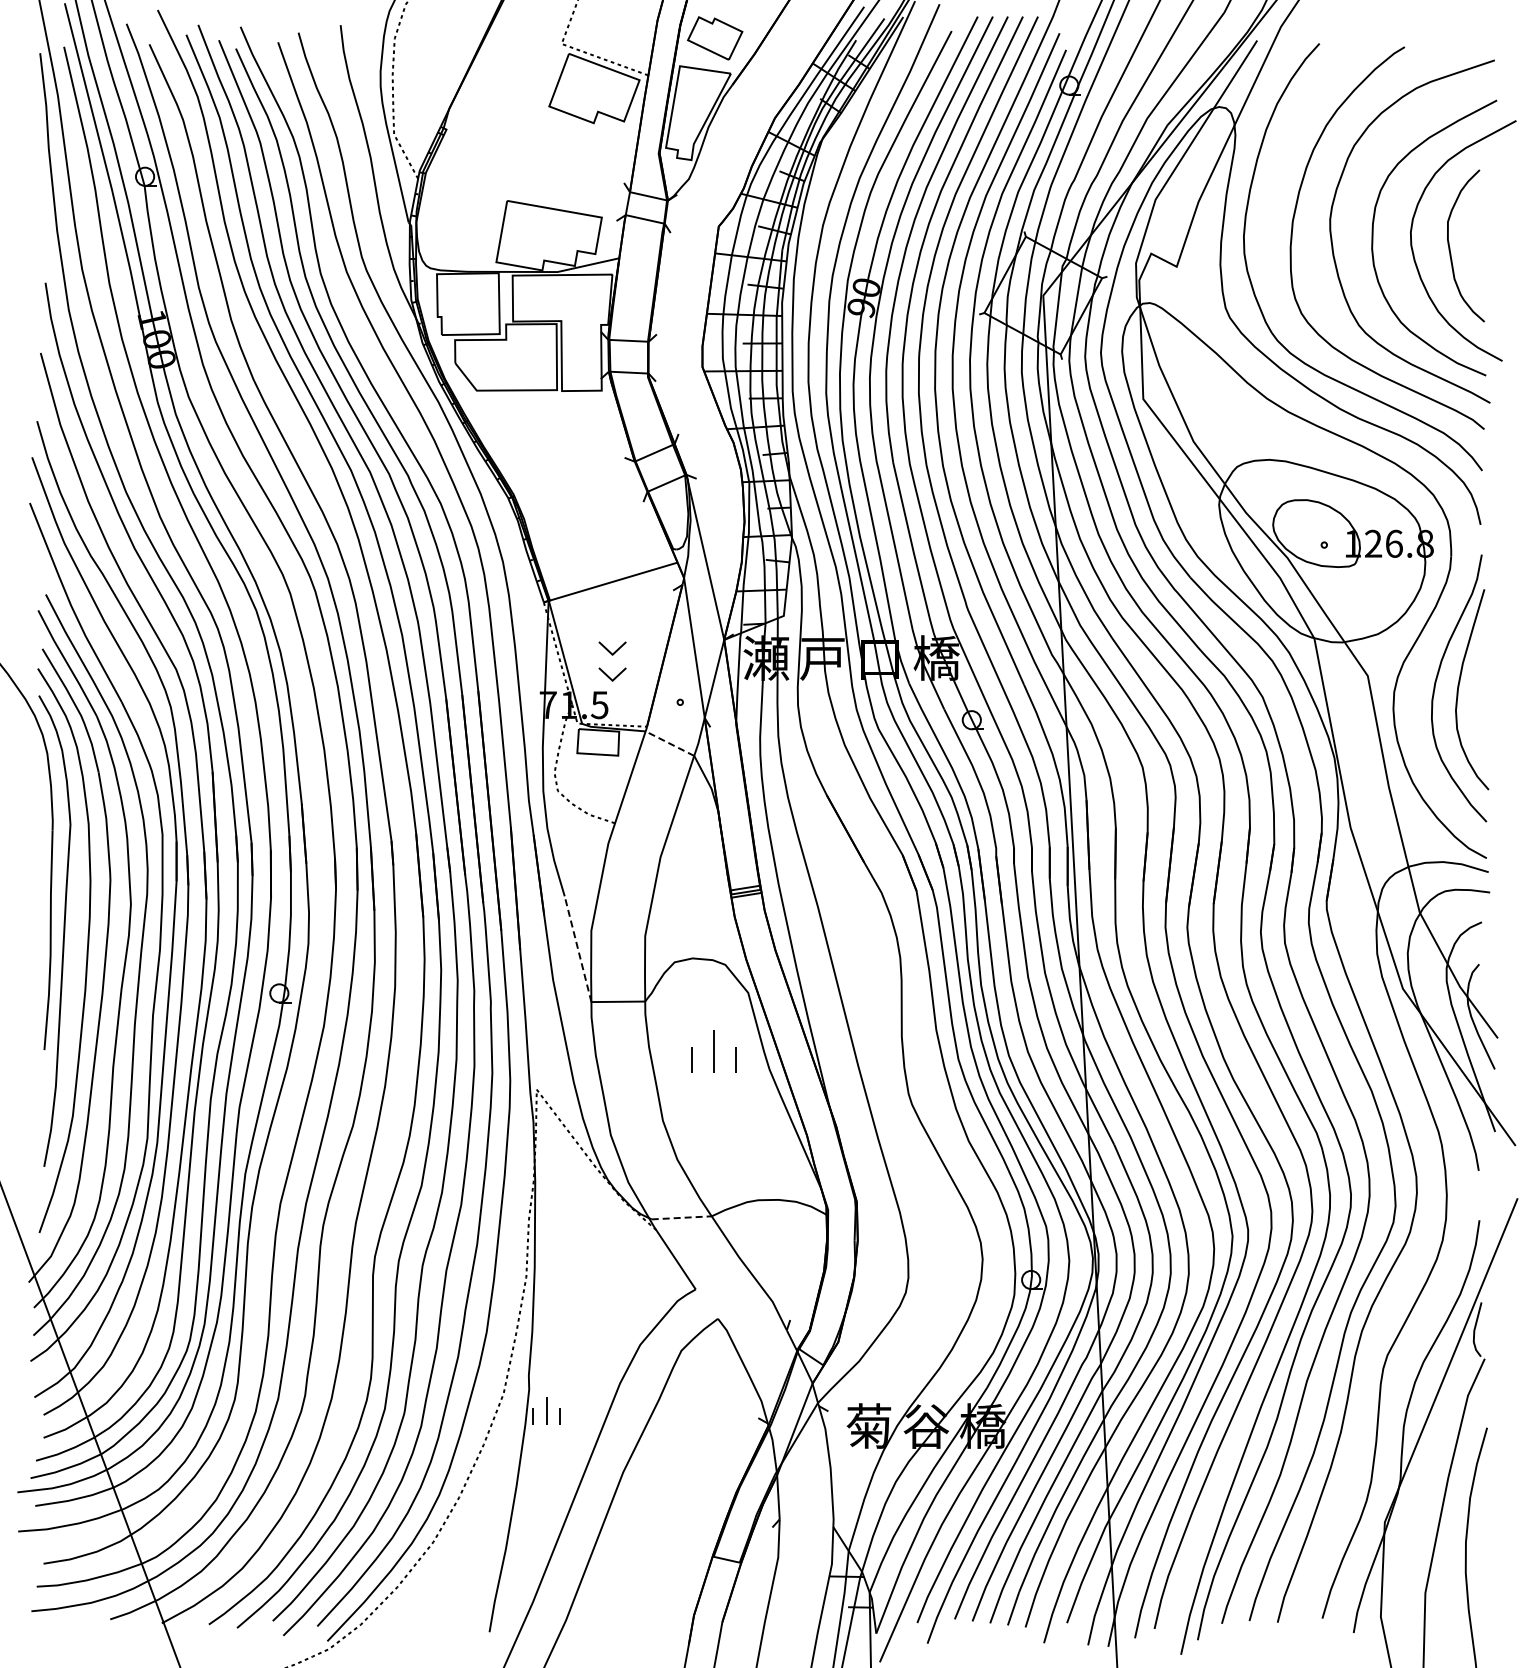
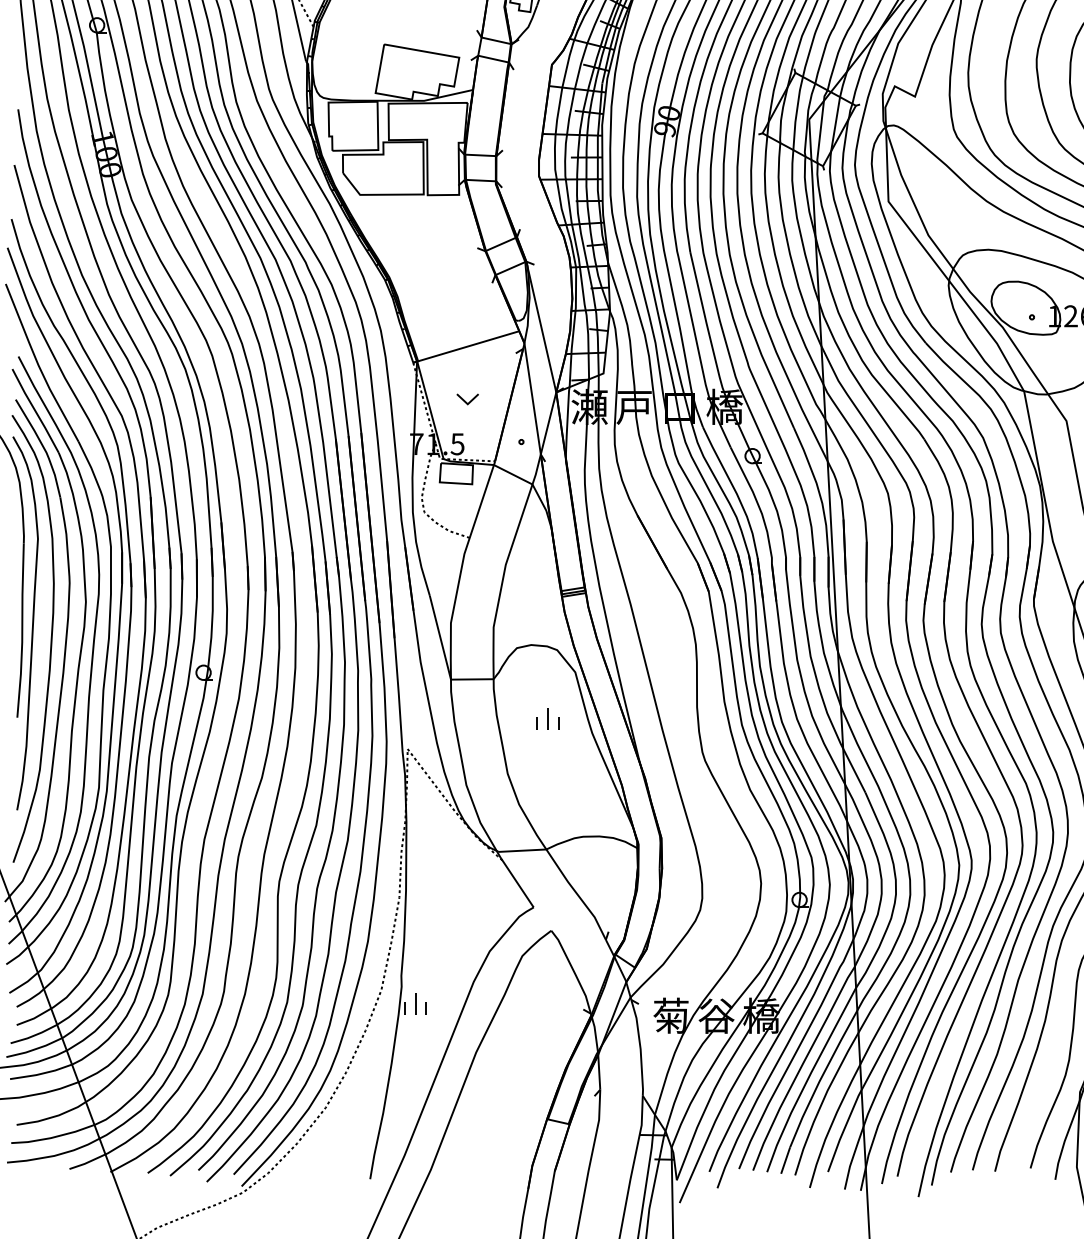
part: (612, 674) -> (467, 419), removed
line: (669, 743) -> (512, 474), dashed -> solid
line: (578, 949) -> (440, 637), dashed -> solid
part: (713, 1051) -> (547, 718), size x0.62
line: (682, 1217) -> (523, 850), dashed -> solid

